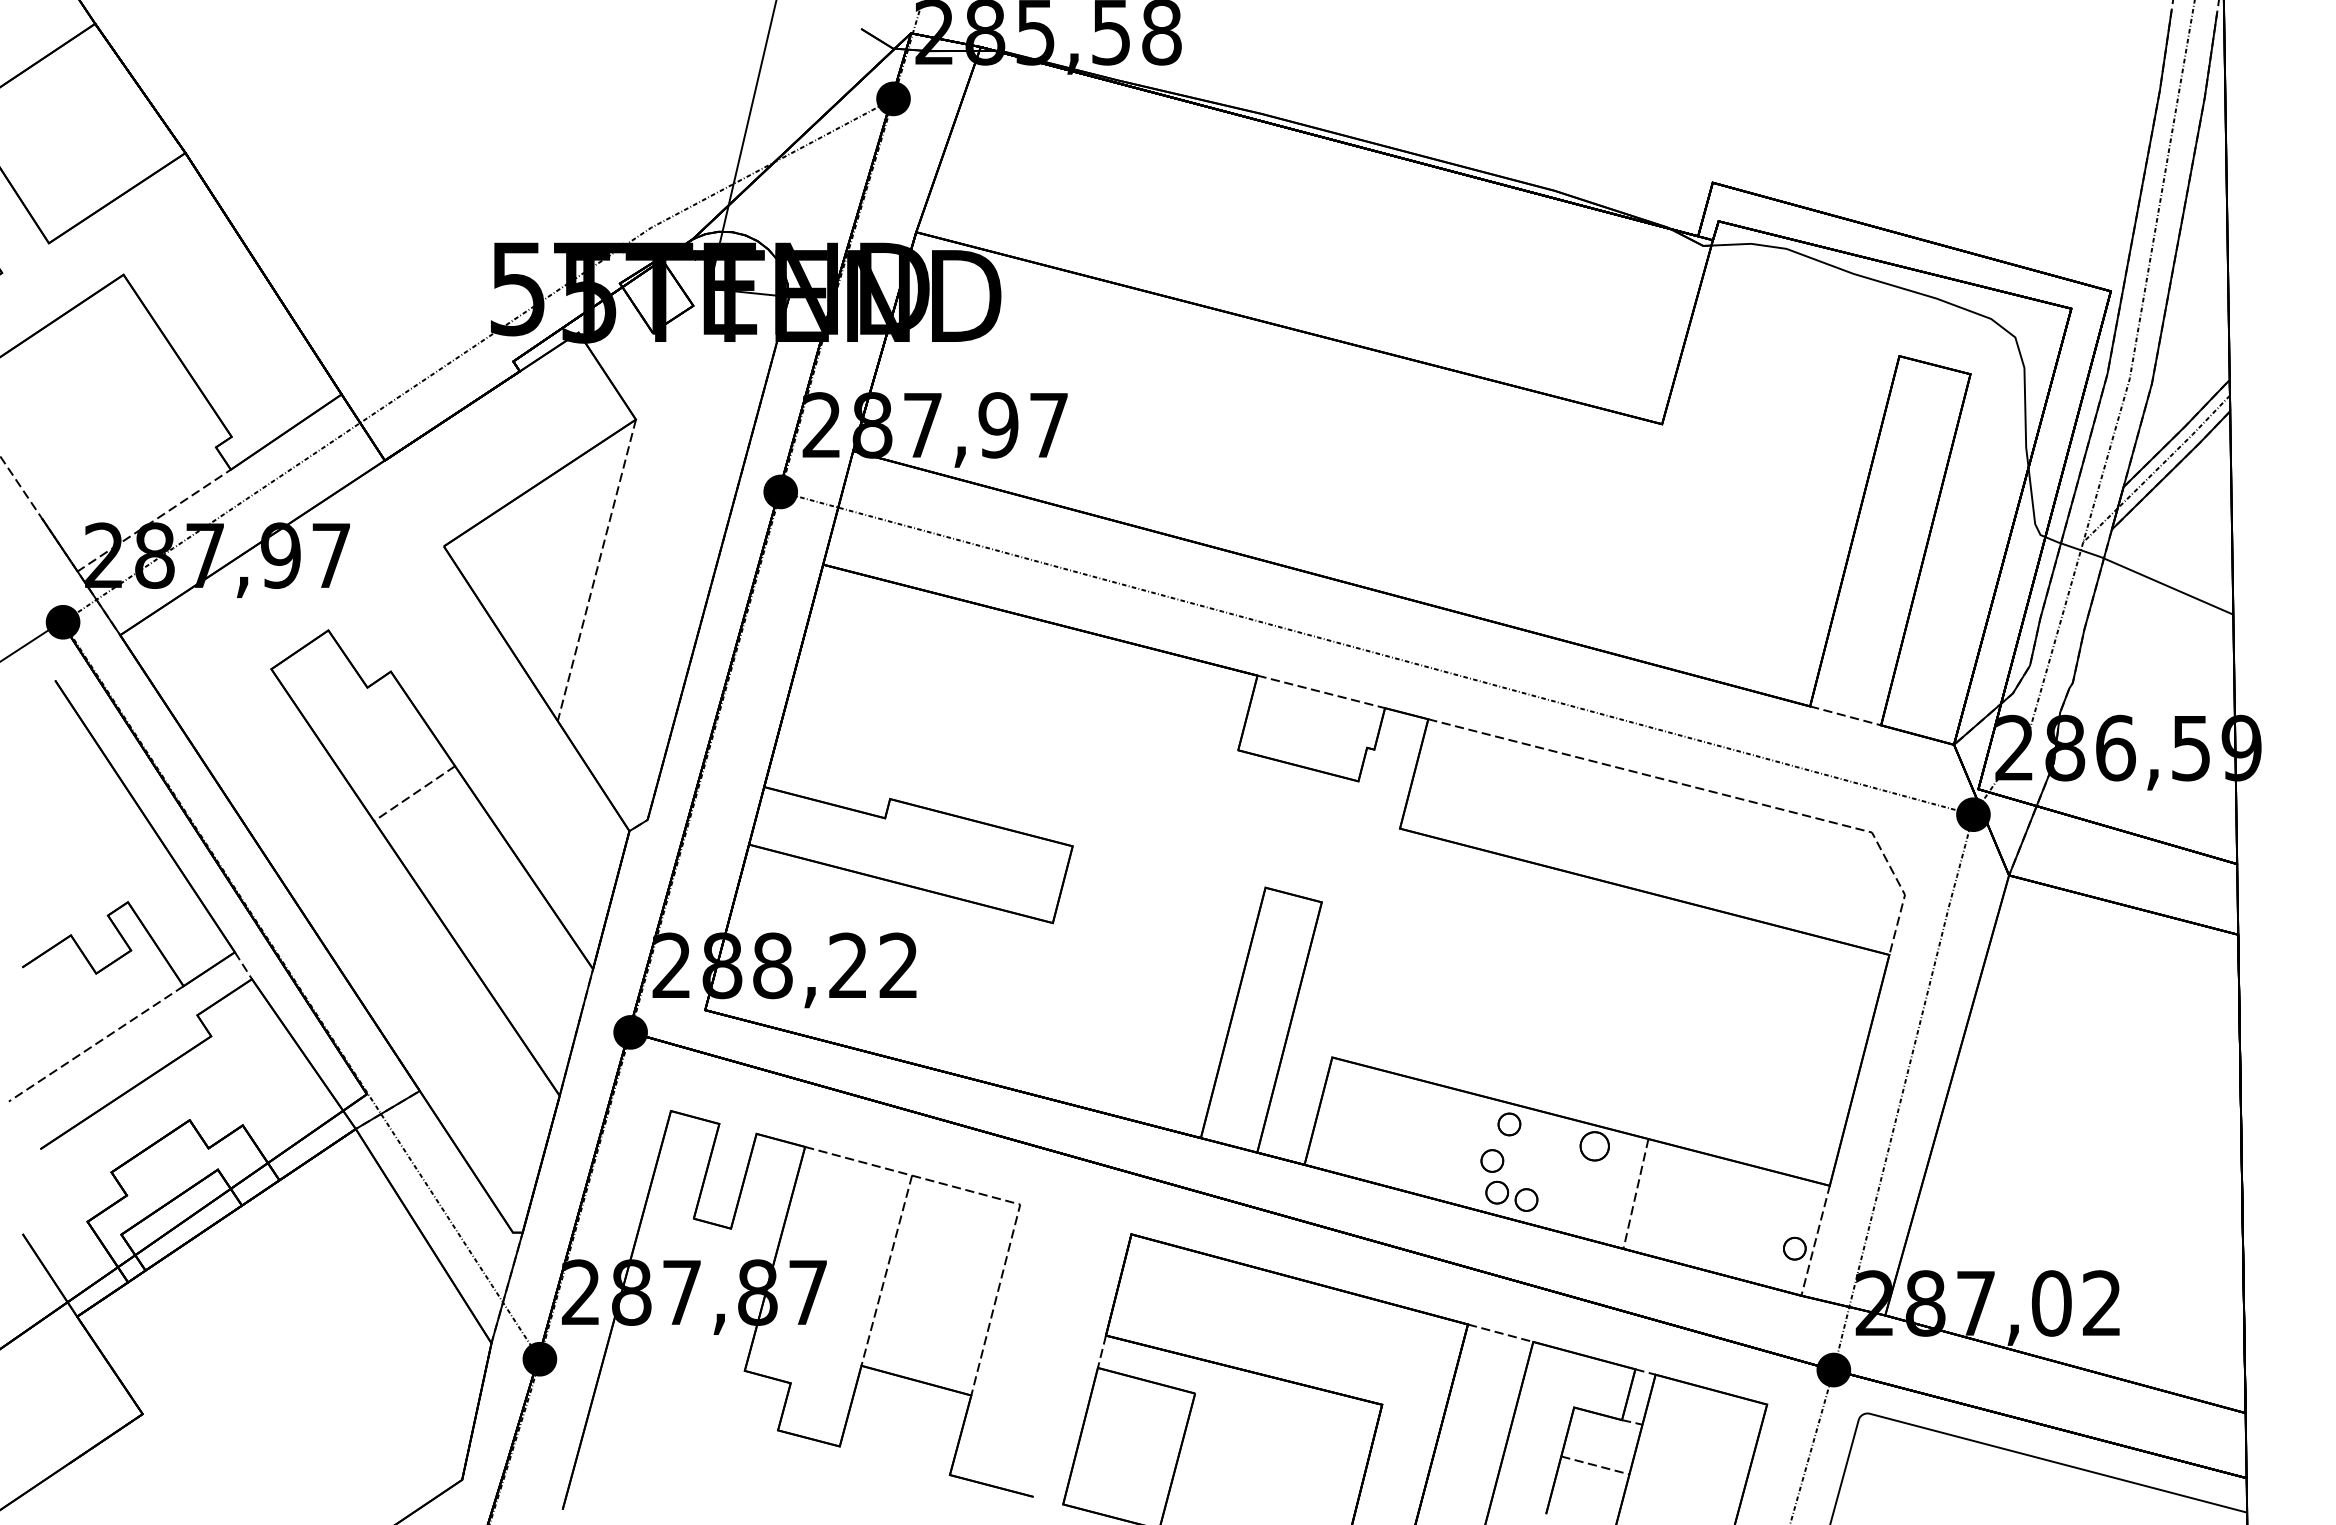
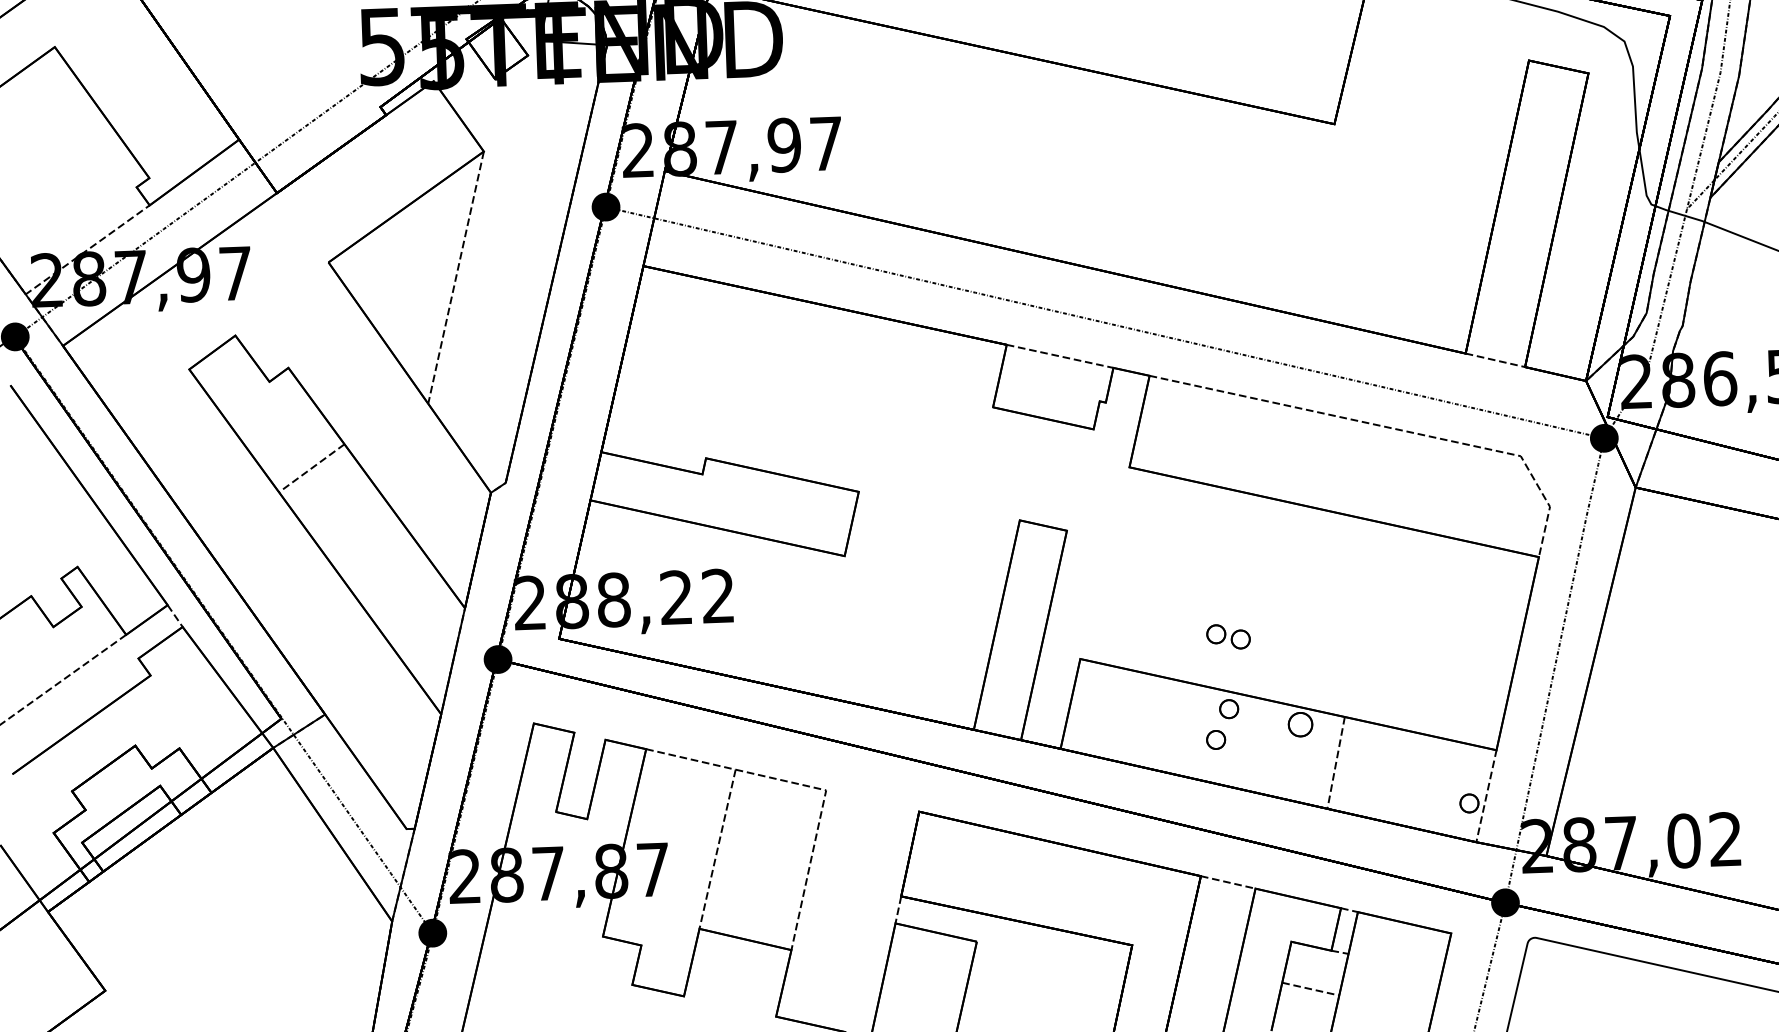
part: (1511, 1195) -> (1228, 636), moved

